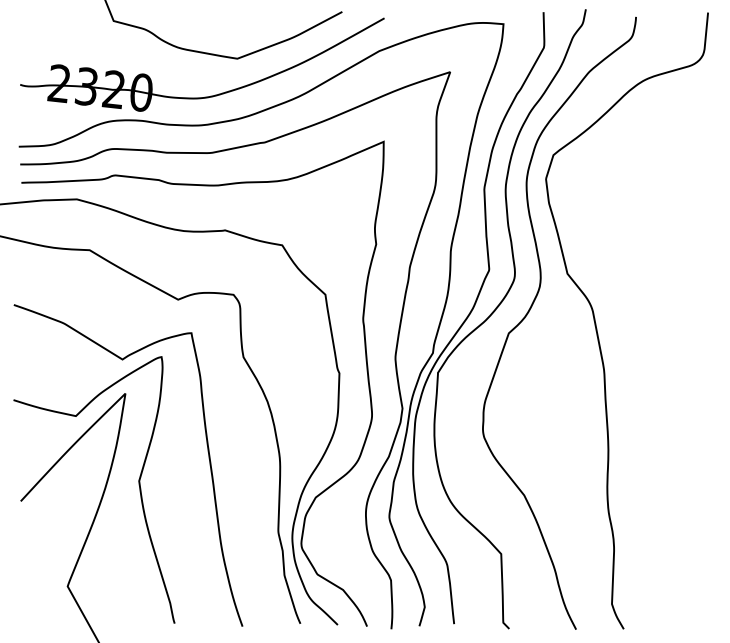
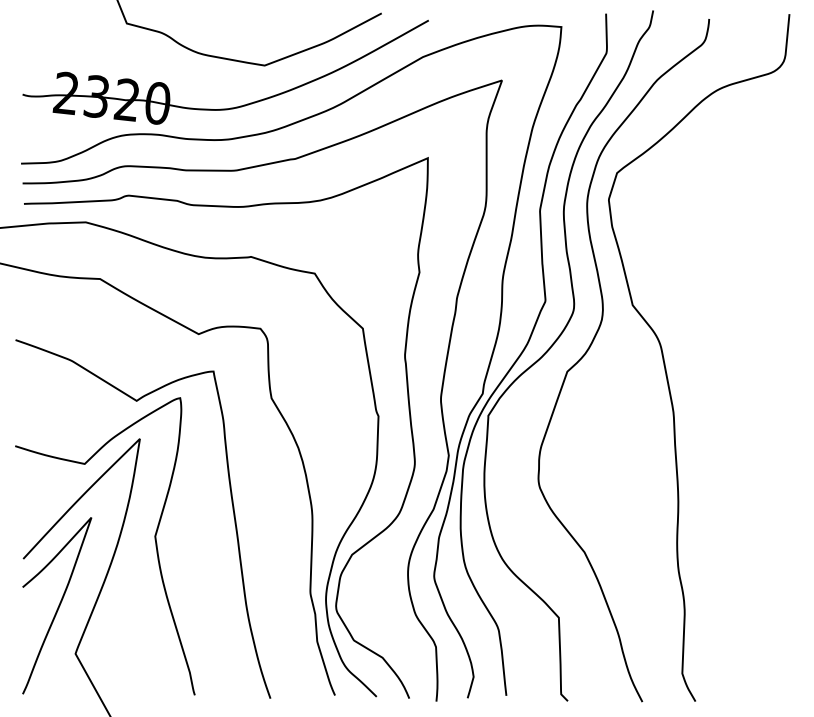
curve: (52, 542) -> (58, 604), added

